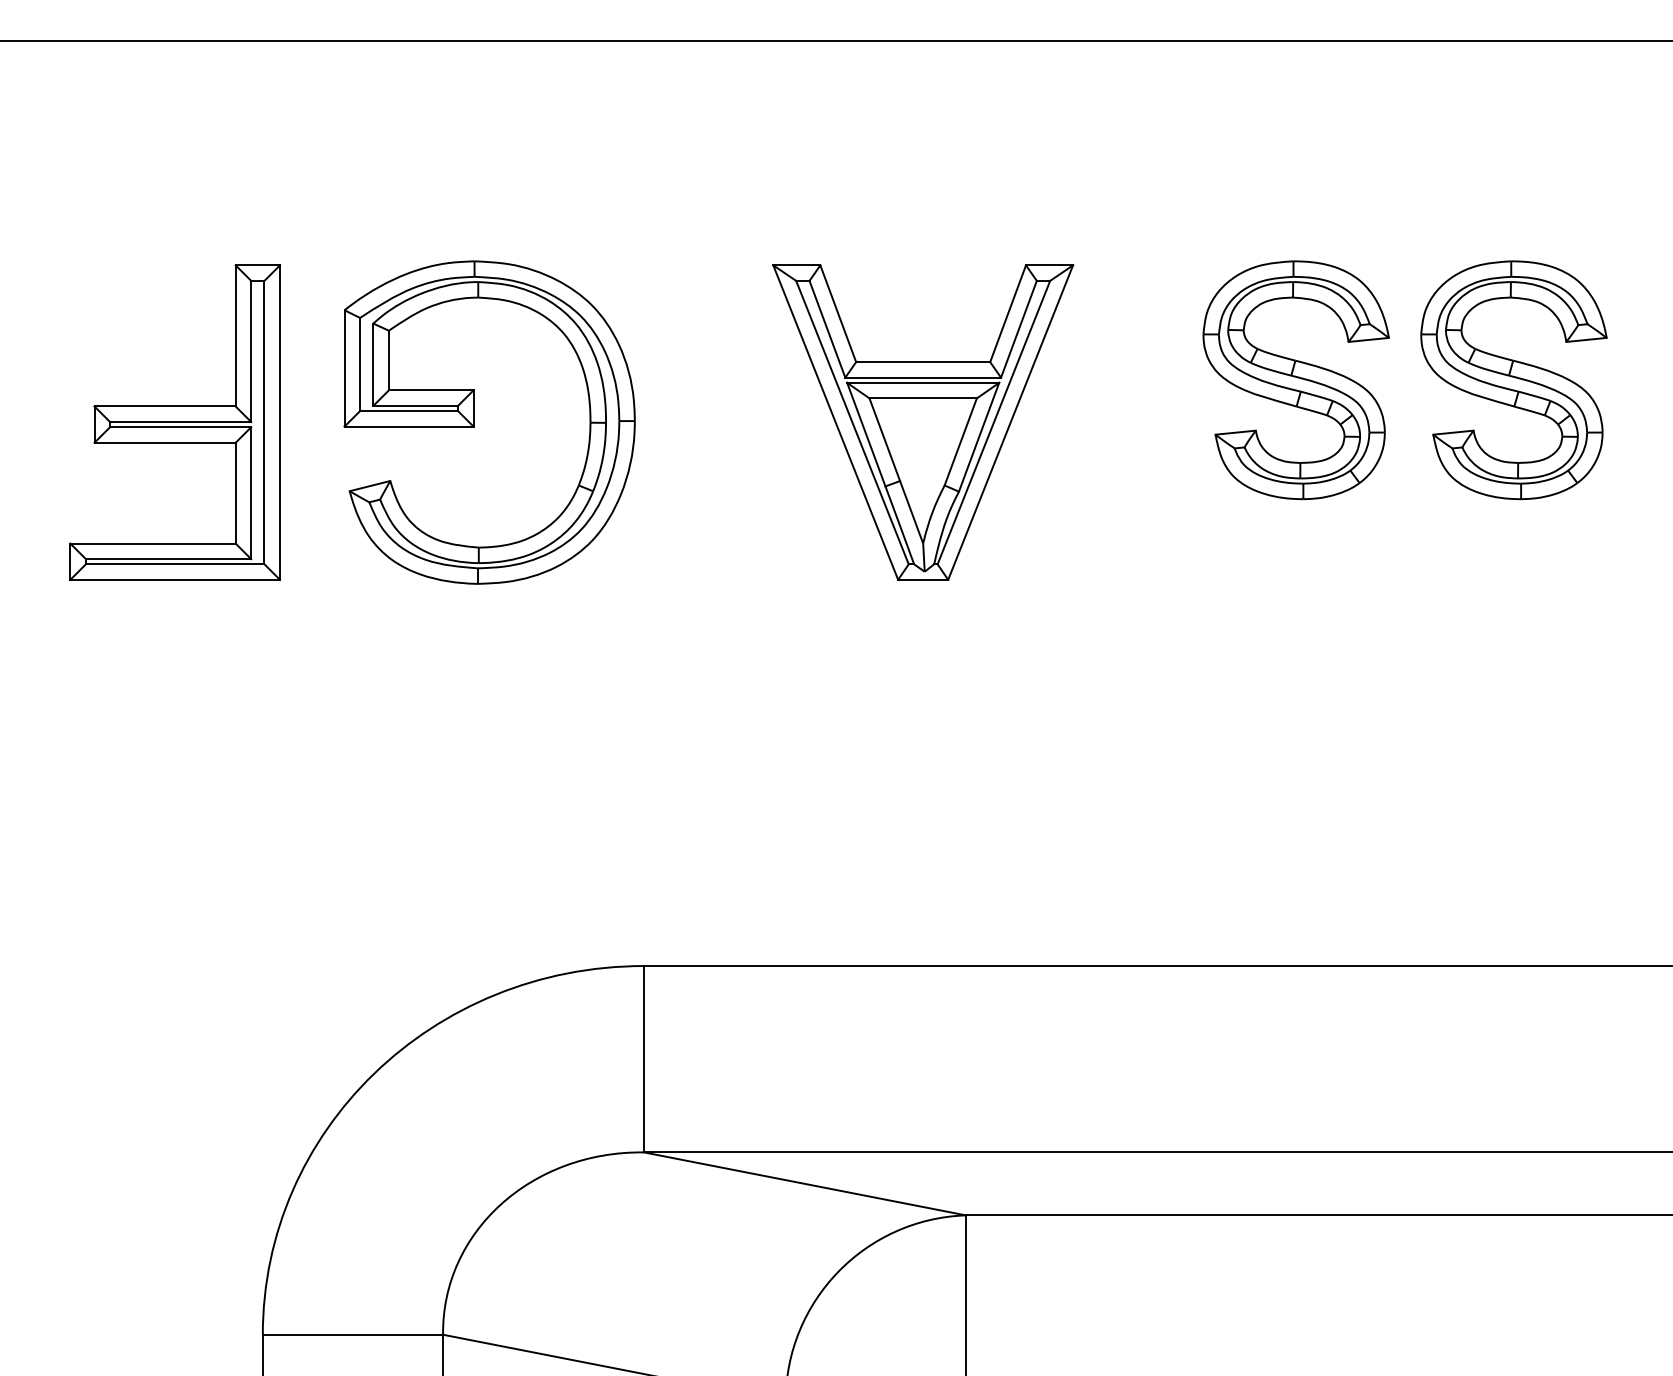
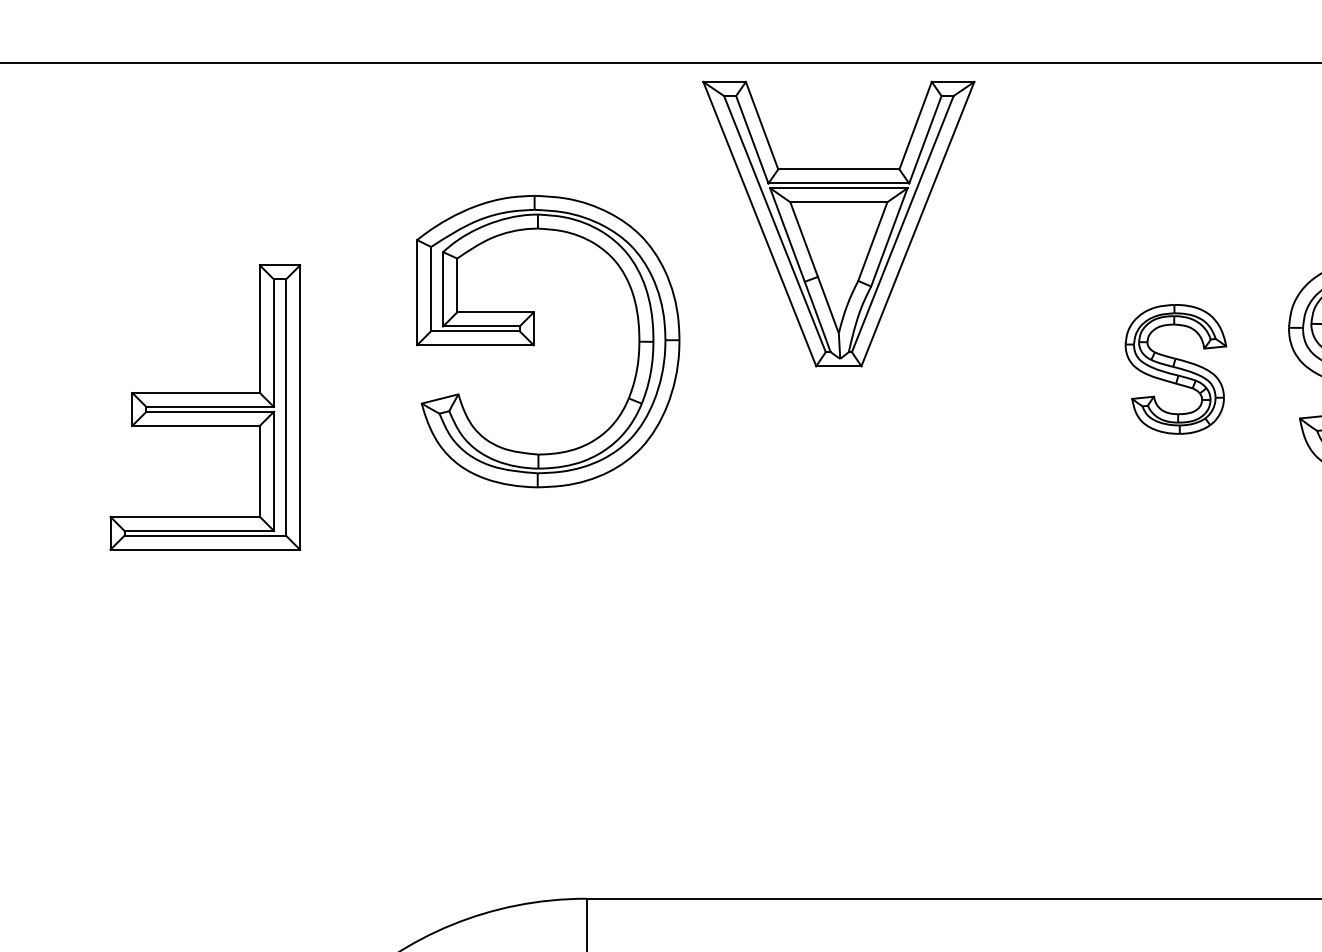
part: (1295, 380) -> (1175, 369), size x0.6
part: (175, 422) -> (205, 407), moved
part: (474, 422) -> (534, 341), moved
part: (923, 422) -> (839, 224), moved

